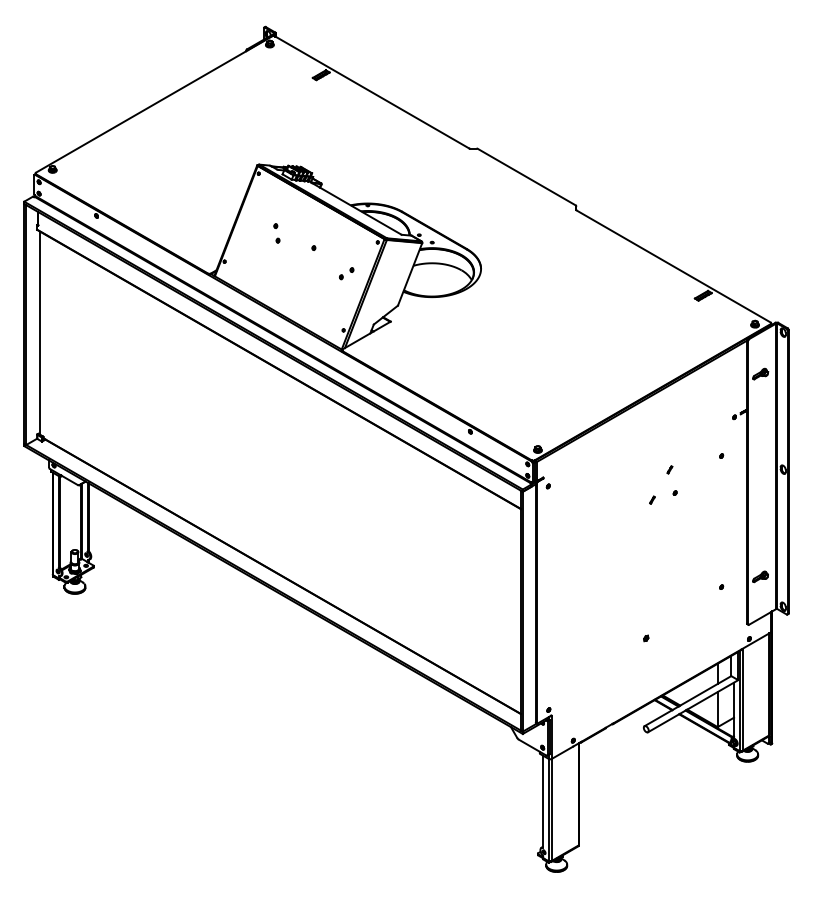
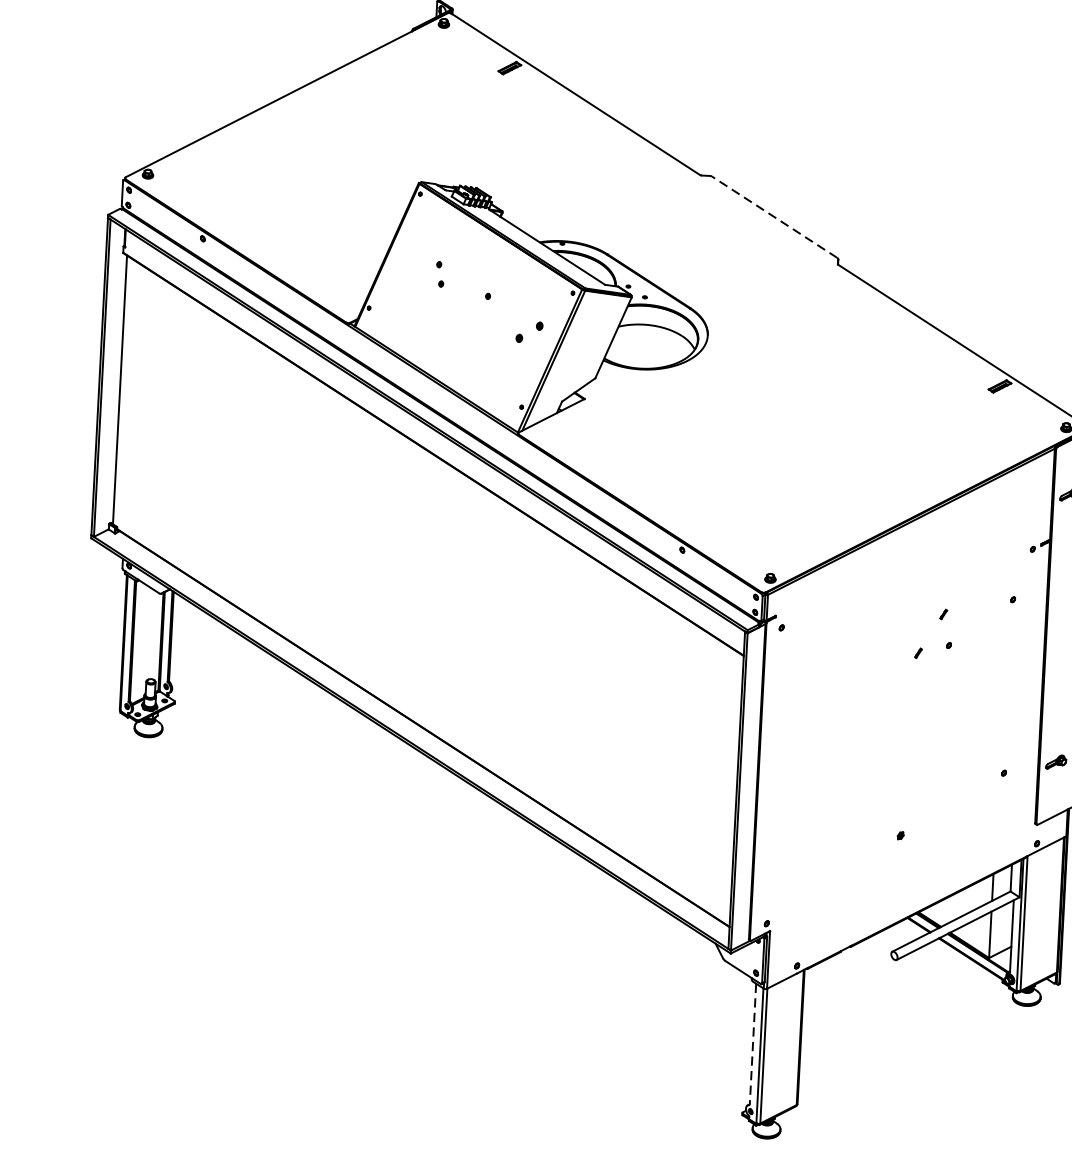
line: (526, 176) -> (774, 216), solid -> dashed
part: (346, 273) -> (529, 332), size x1.4
line: (543, 801) -> (753, 1044), solid -> dashed

